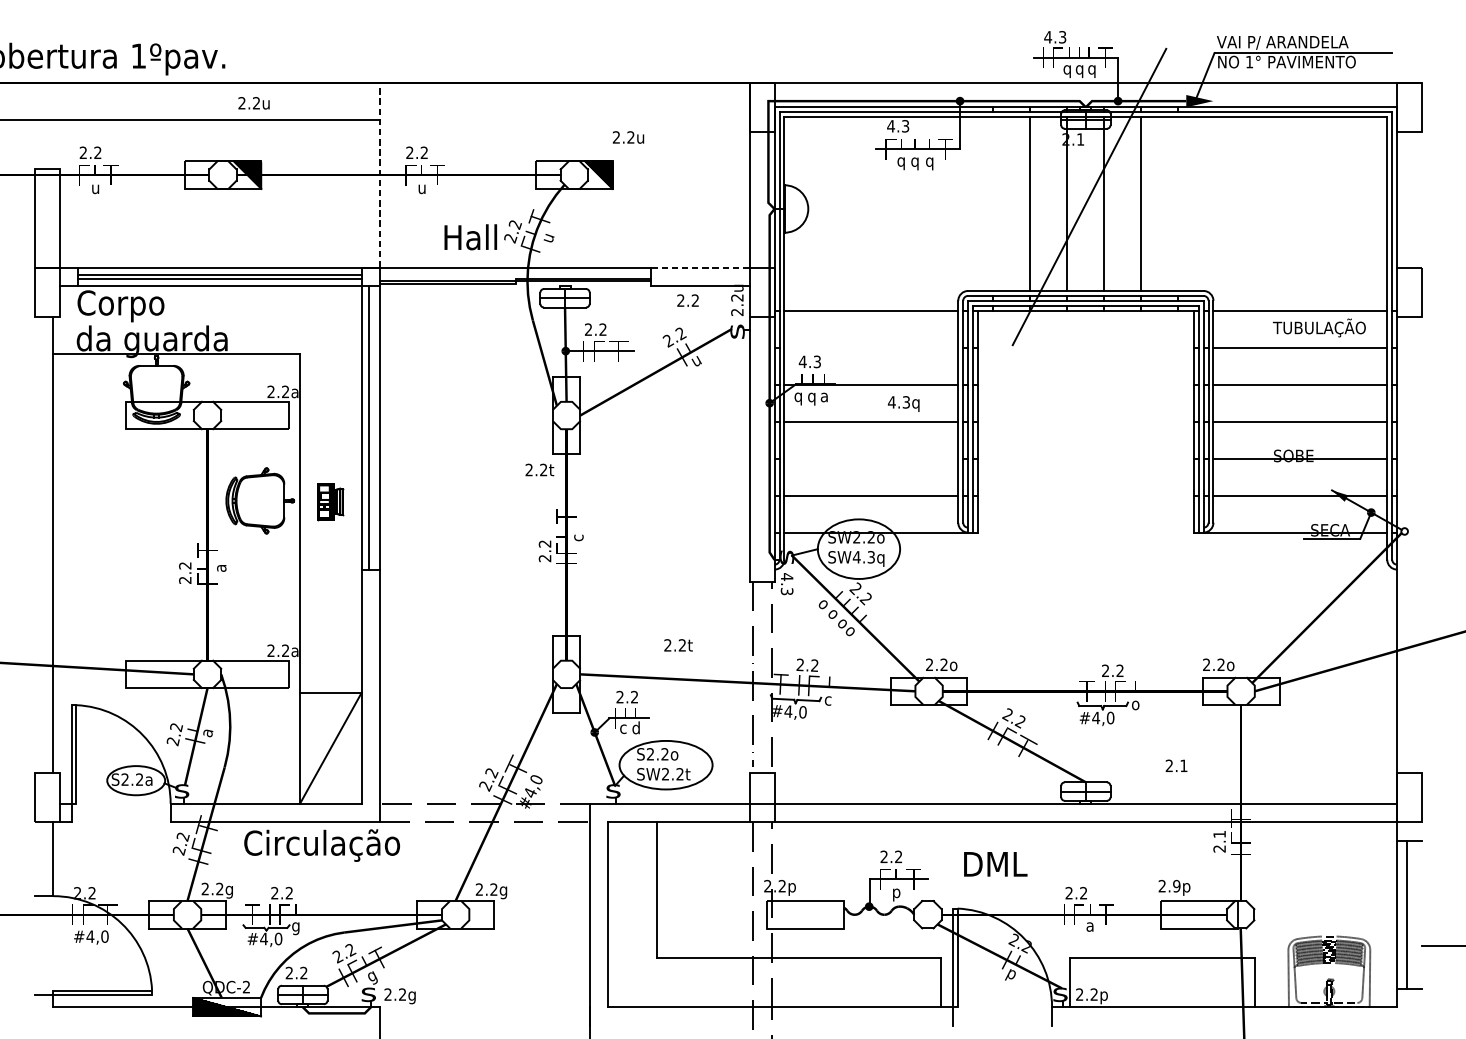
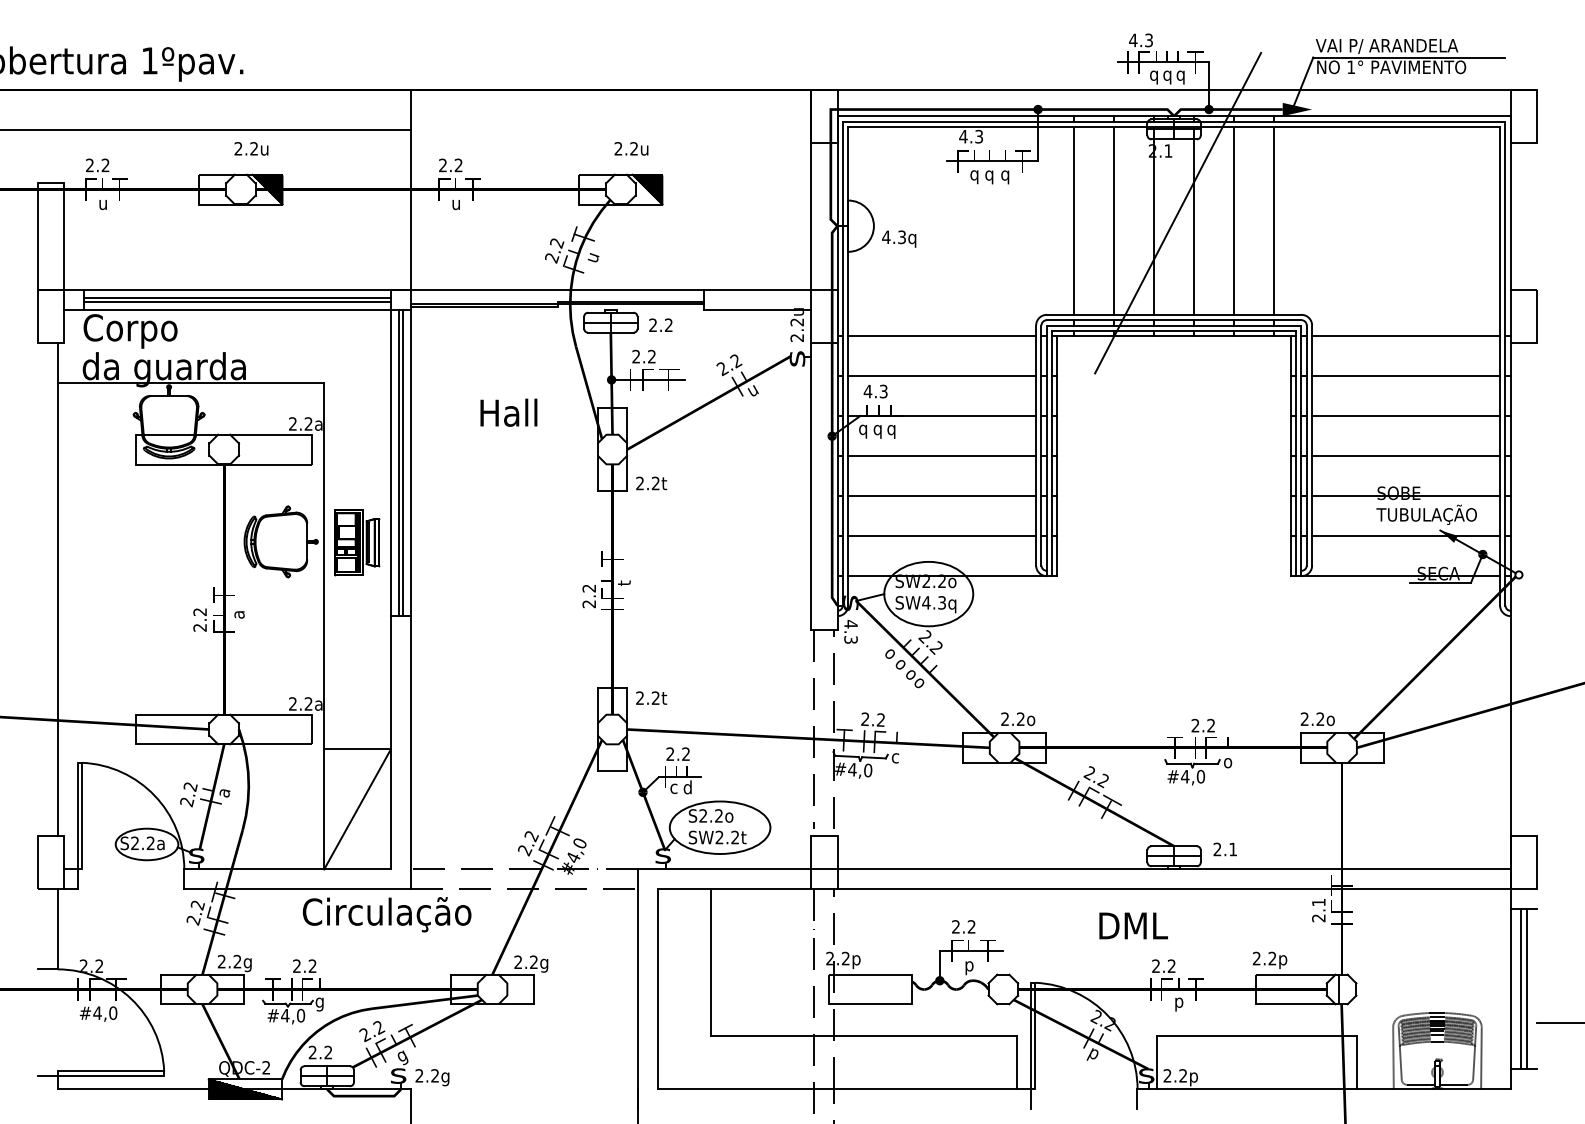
text: (254, 102) -> (251, 148), moved
text: (628, 137) -> (631, 148), moved
line: (379, 175) -> (410, 189), dashed -> solid
line: (993, 203) -> (1074, 220), added
line: (1178, 203) -> (1274, 220), added
text: (470, 237) -> (508, 412), moved
line: (700, 267) -> (757, 289), dashed -> solid
text: (687, 299) -> (660, 324), moved
text: (1319, 327) -> (1426, 514), moved
line: (871, 347) -> (942, 376), added
text: (824, 398) -> (891, 431), a -> q
text: (904, 403) -> (899, 238), moved
line: (372, 427) -> (402, 462), added
line: (871, 458) -> (942, 496), added
text: (539, 470) -> (651, 483), moved
part: (330, 501) -> (357, 542), size x1.67
text: (577, 537) -> (624, 581), c -> t
text: (678, 644) -> (651, 697), moved
text: (1175, 765) -> (1224, 849), moved
text: (321, 845) -> (386, 914), moved
text: (995, 863) -> (1133, 925), moved
text: (1176, 886) -> (1272, 958), 2.9p -> 2.2p
line: (1411, 914) -> (1526, 989), added
text: (1089, 928) -> (1178, 1004), a -> p

